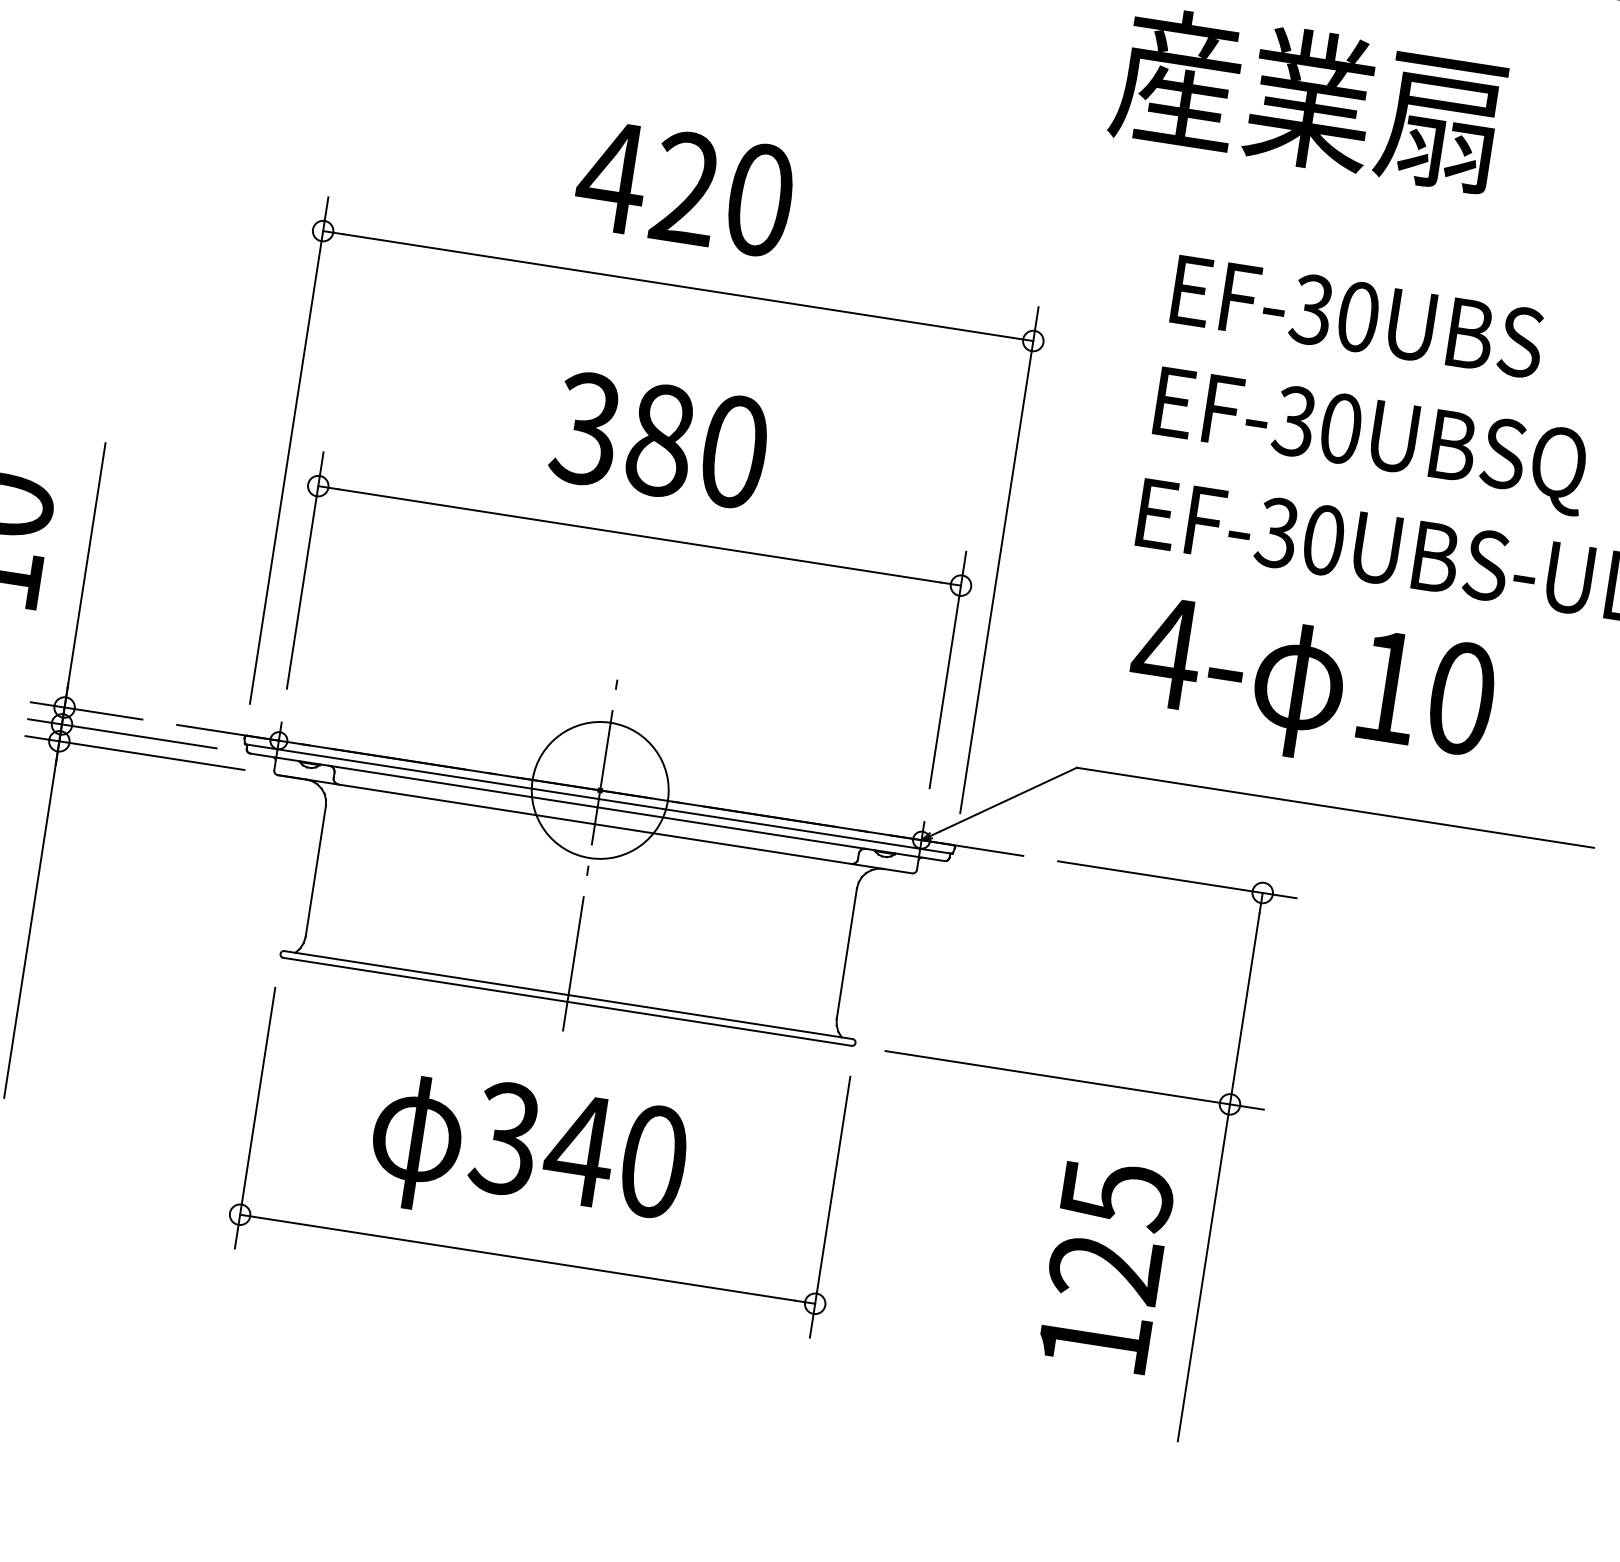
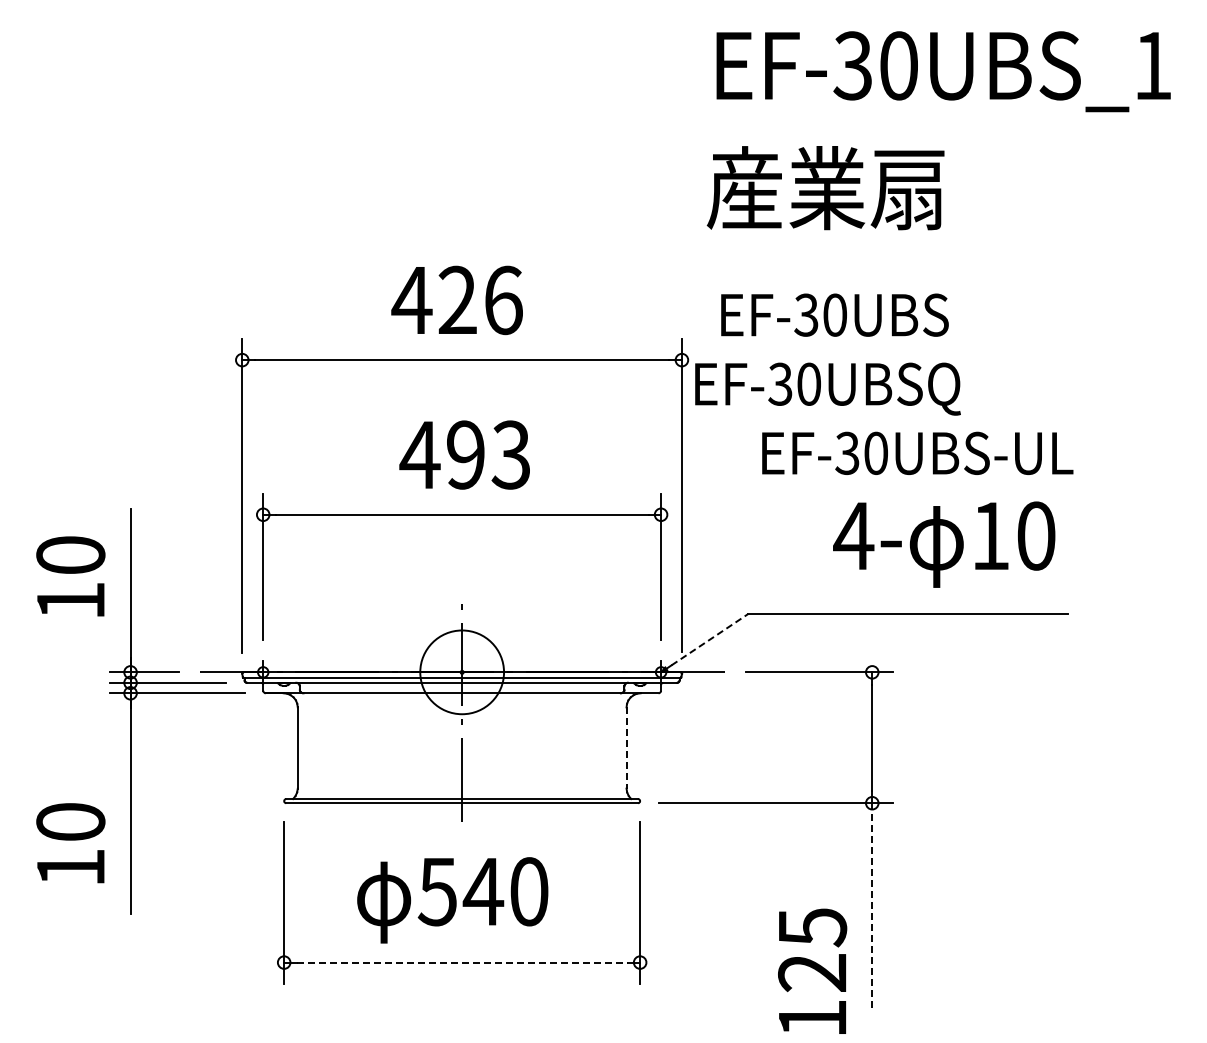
text: (759, 200) -> (503, 300), 420 -> 426
text: (1357, 315) -> (834, 314), moved
text: (658, 439) -> (464, 454), 380 -> 493
text: (1369, 440) -> (827, 388), moved
text: (1311, 689) -> (944, 544), moved
line: (1009, 799) -> (710, 639), solid -> dashed
line: (846, 954) -> (626, 748), solid -> dashed
text: (503, 1138) -> (436, 891), 340 -> 540
line: (528, 1259) -> (462, 962), solid -> dashed
text: (1106, 1264) -> (812, 970), moved
line: (1204, 1274) -> (872, 908), solid -> dashed

